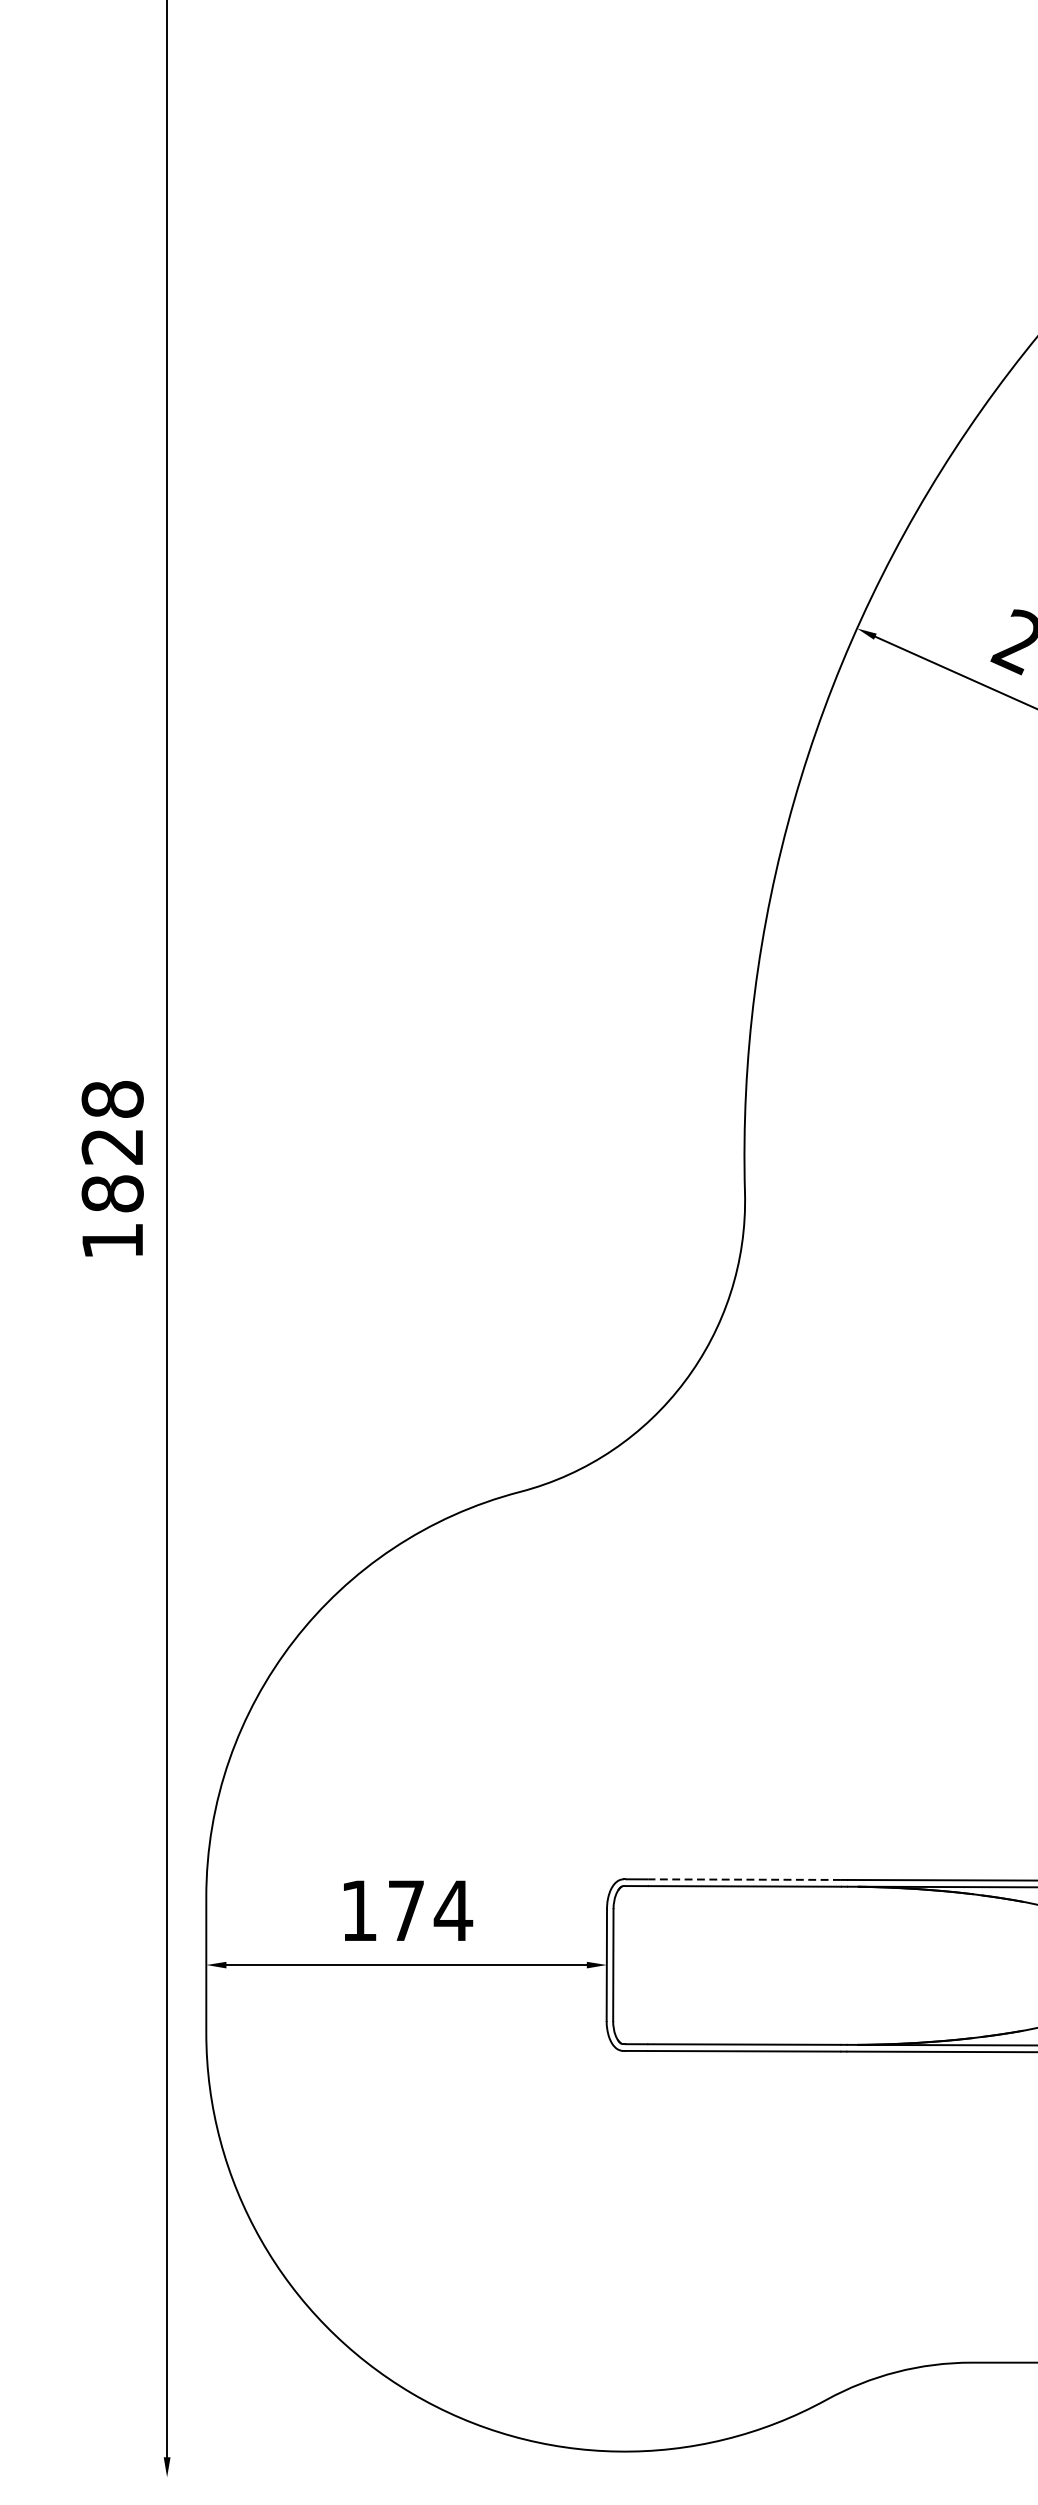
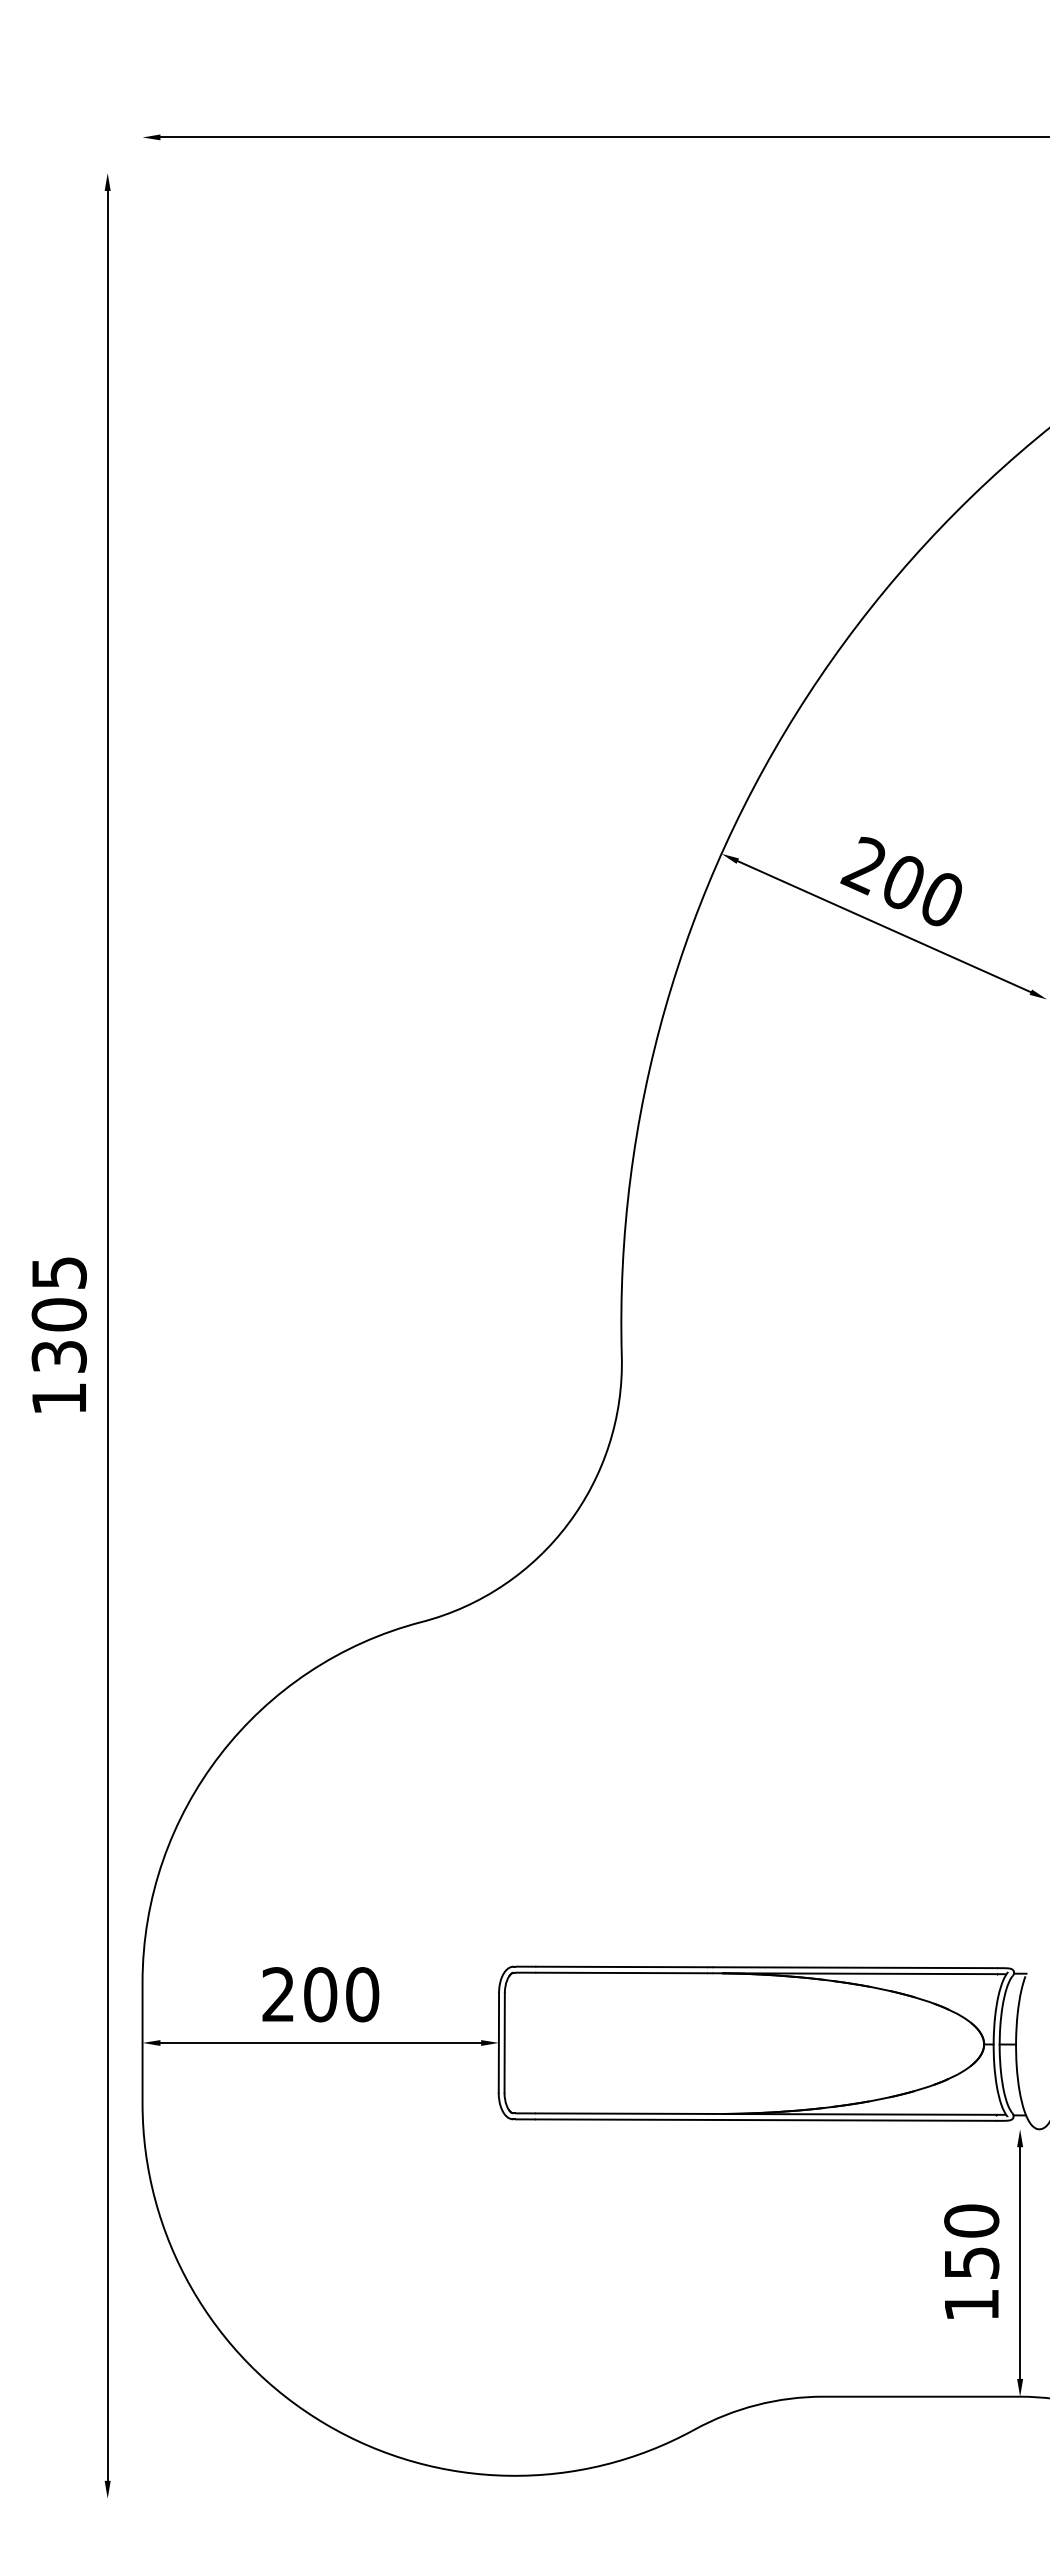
text: (111, 1146) -> (58, 1314), 1828 -> 1305
line: (744, 1879) -> (621, 1966), dashed -> solid
text: (406, 1910) -> (320, 1994), 174 -> 200

